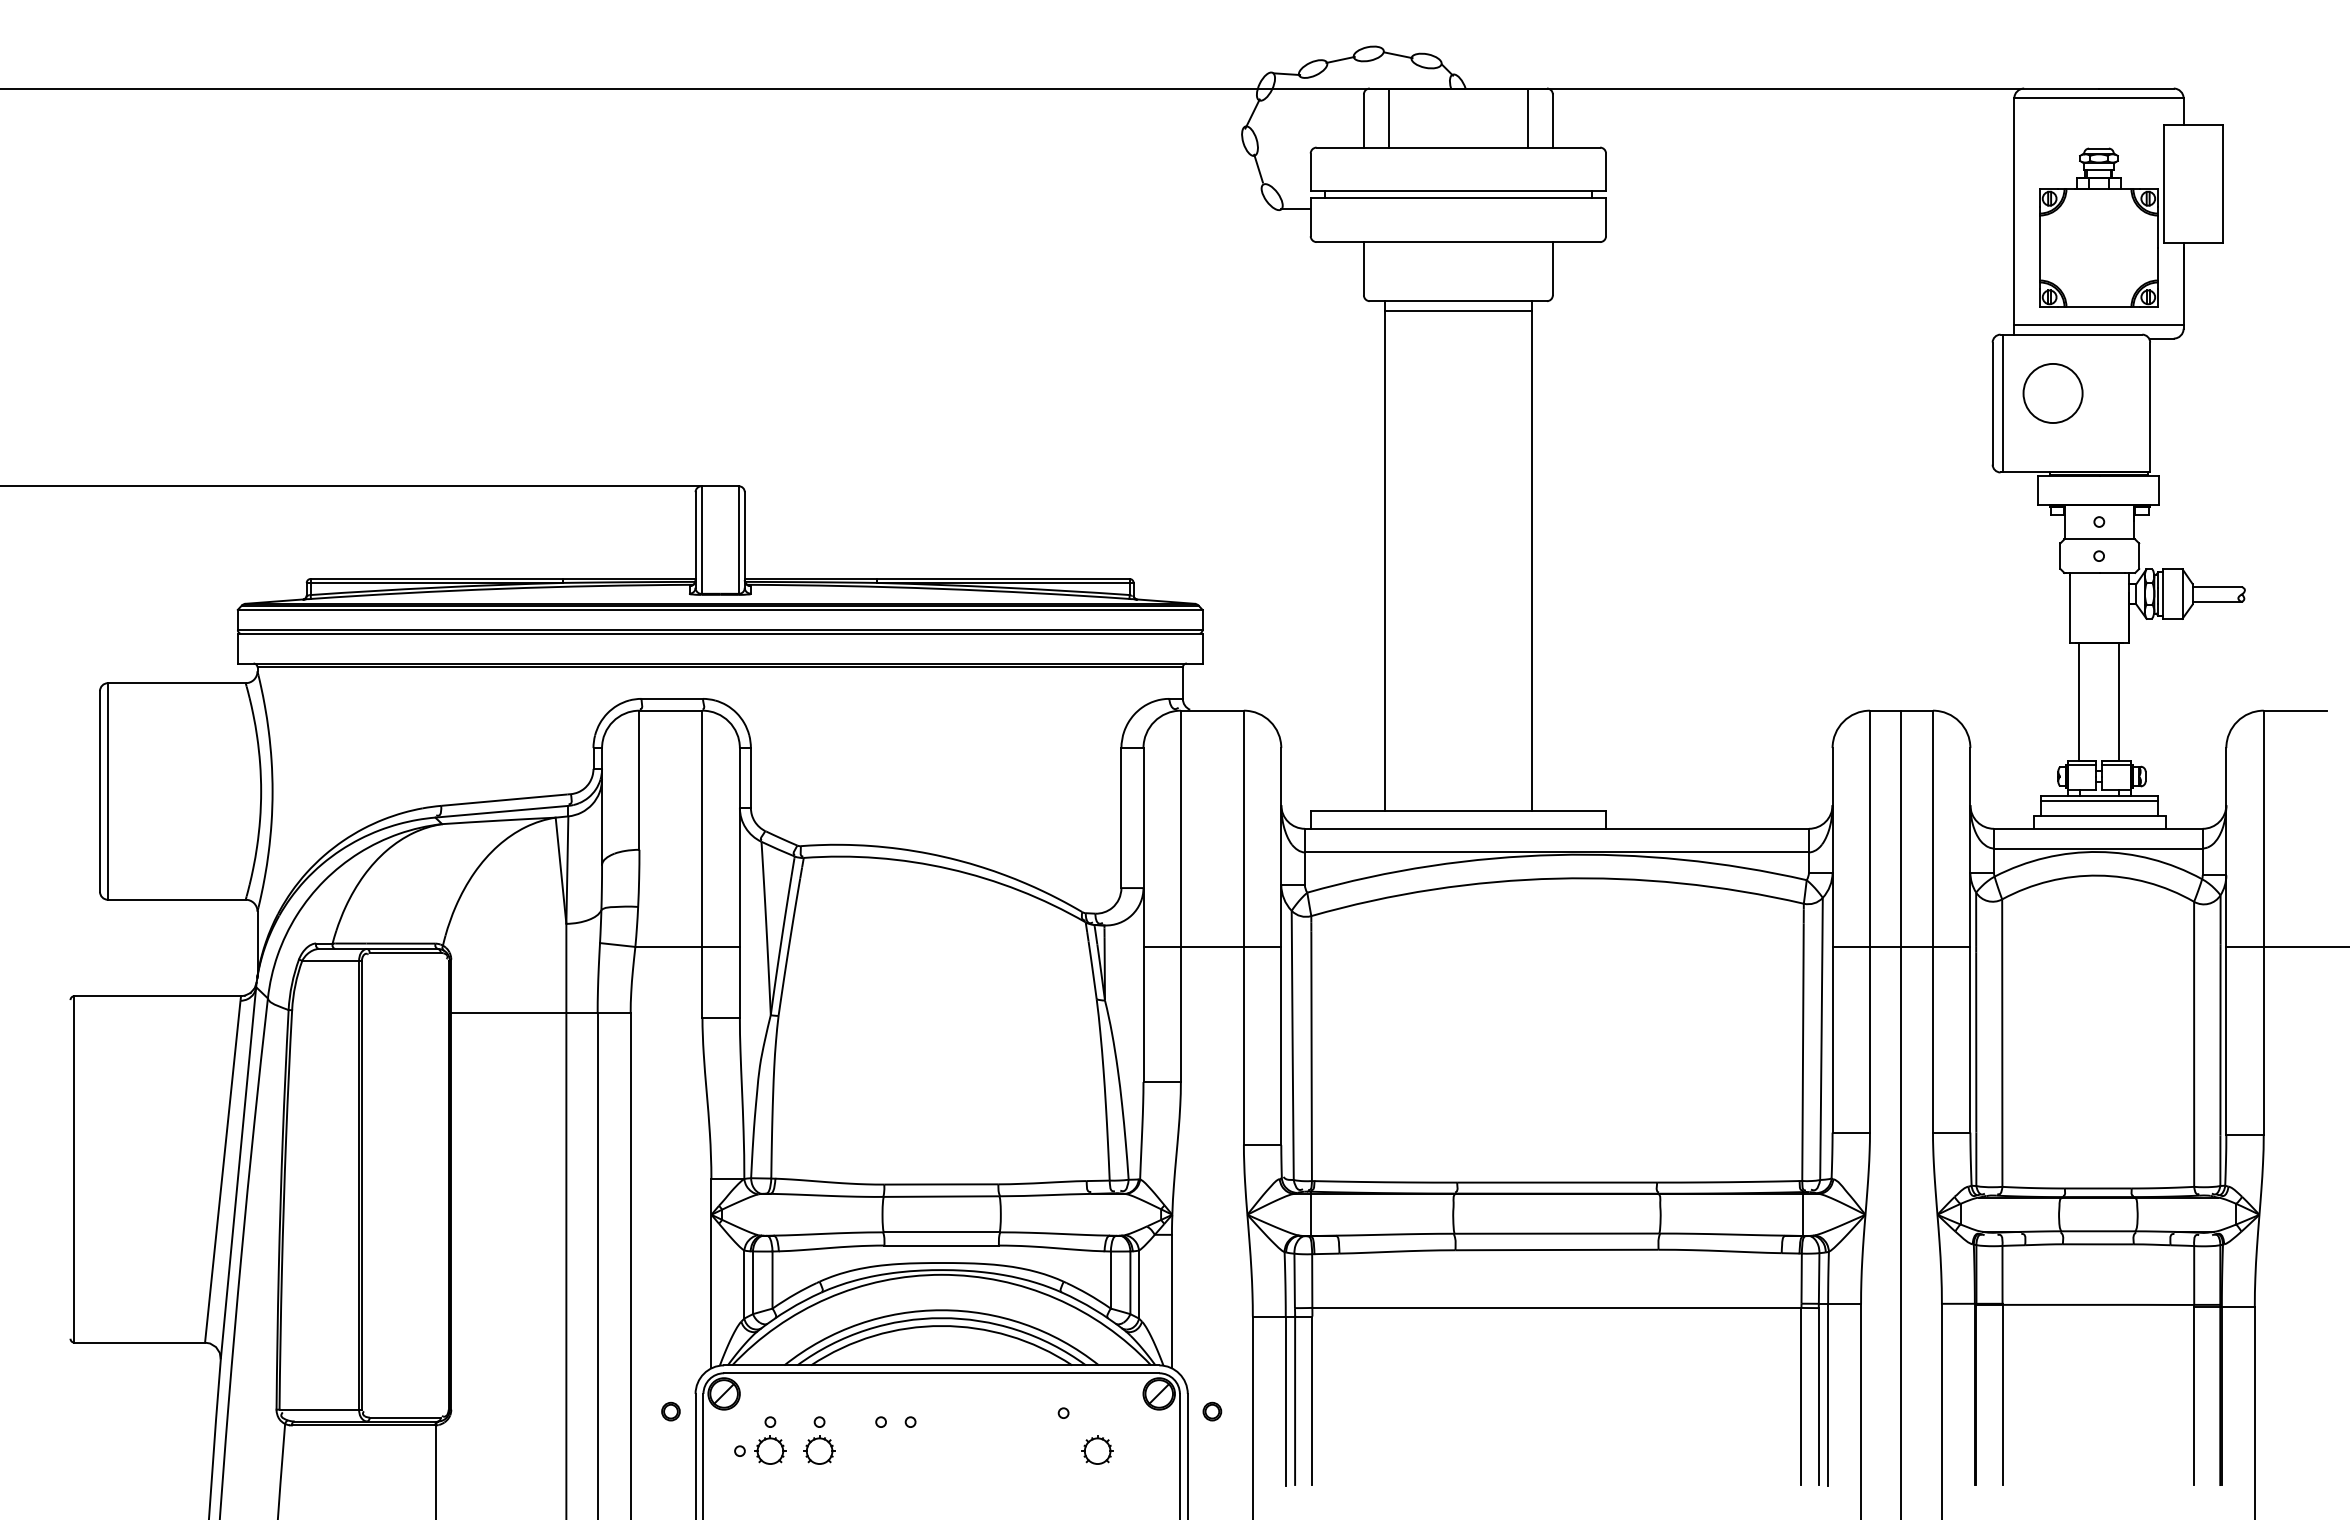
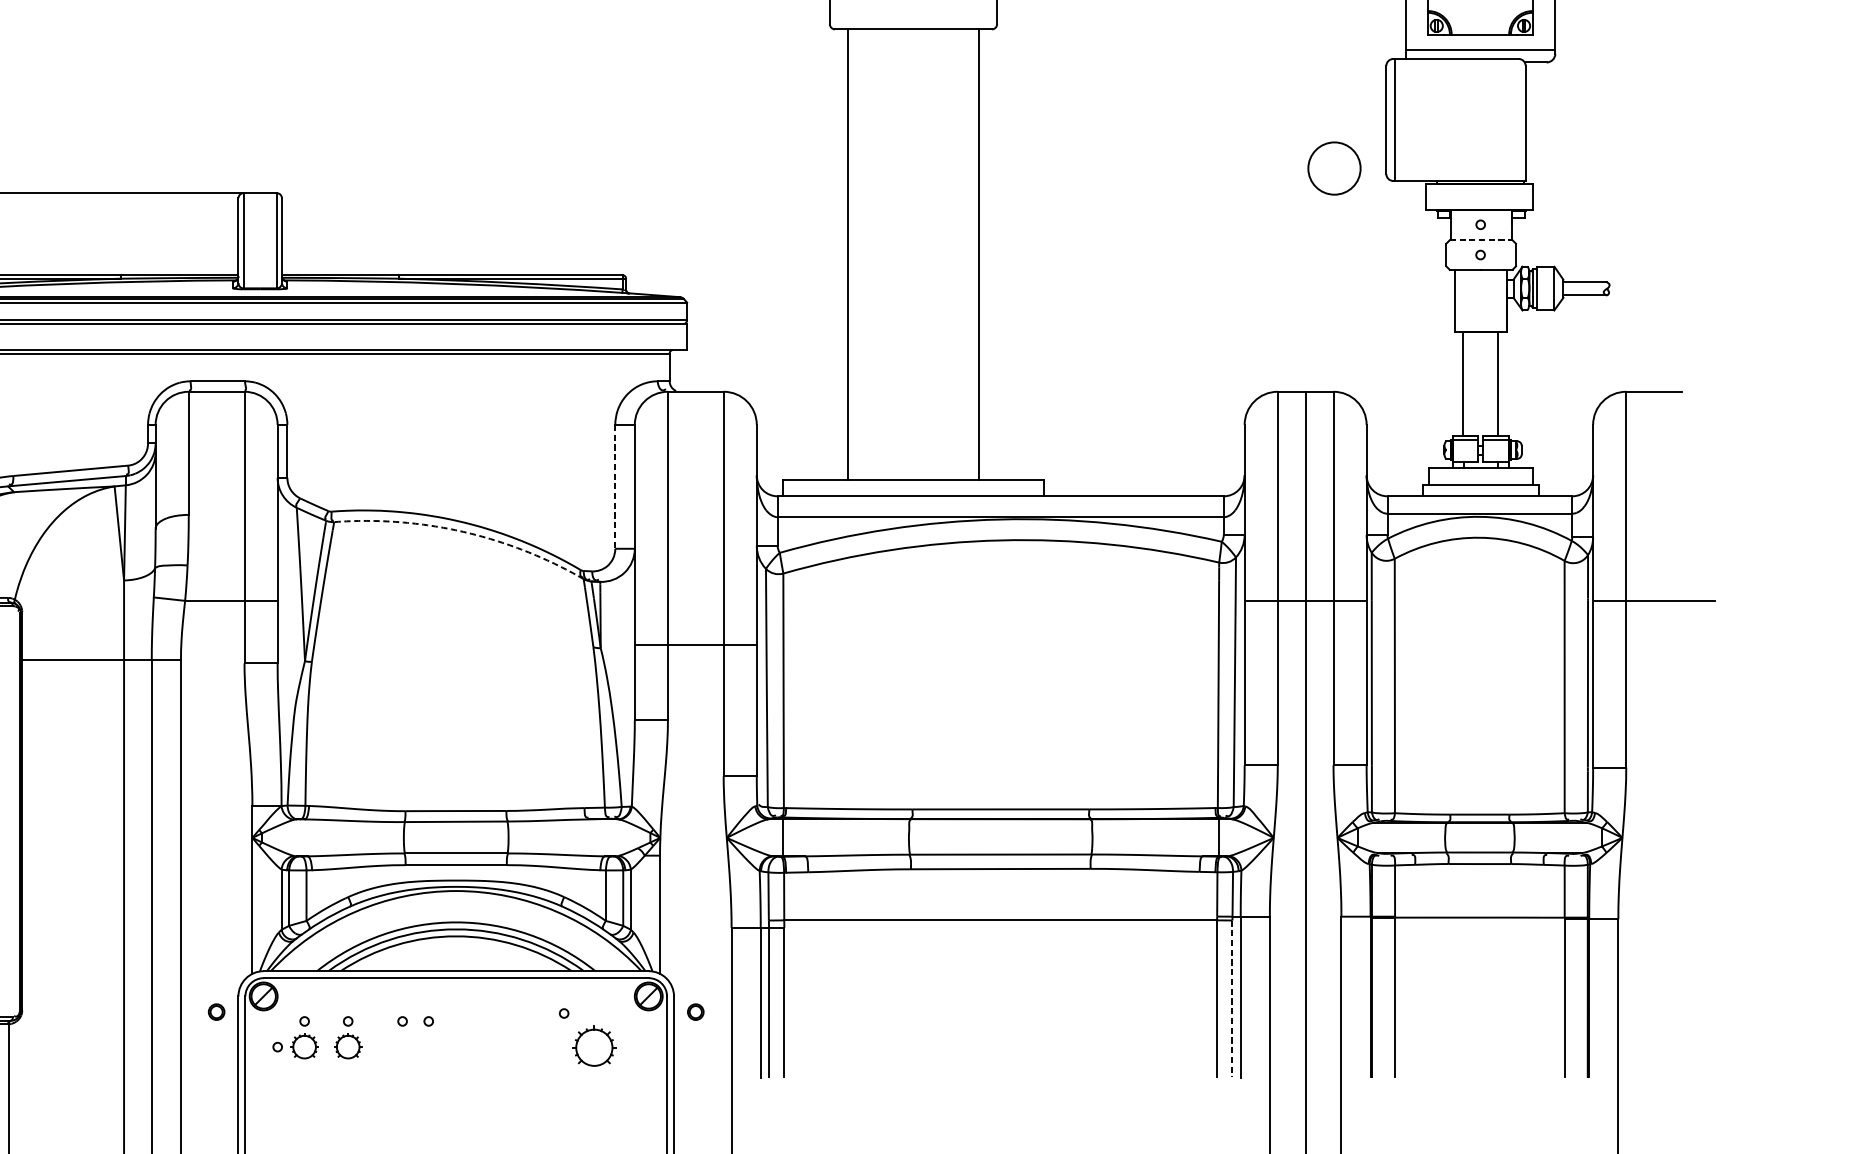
line: (1458, 311) -> (913, 38), removed
circle: (2052, 393) -> (1333, 168), moved
line: (2100, 539) -> (1481, 240), solid -> dashed
line: (2099, 800) -> (1480, 471), removed
line: (1121, 818) -> (615, 487), solid -> dashed
arc: (949, 868) -> (463, 531), solid -> dashed
line: (1212, 946) -> (695, 644), moved
line: (1818, 1397) -> (1232, 999), solid -> dashed
part: (1097, 1449) -> (594, 1045), size x1.6

